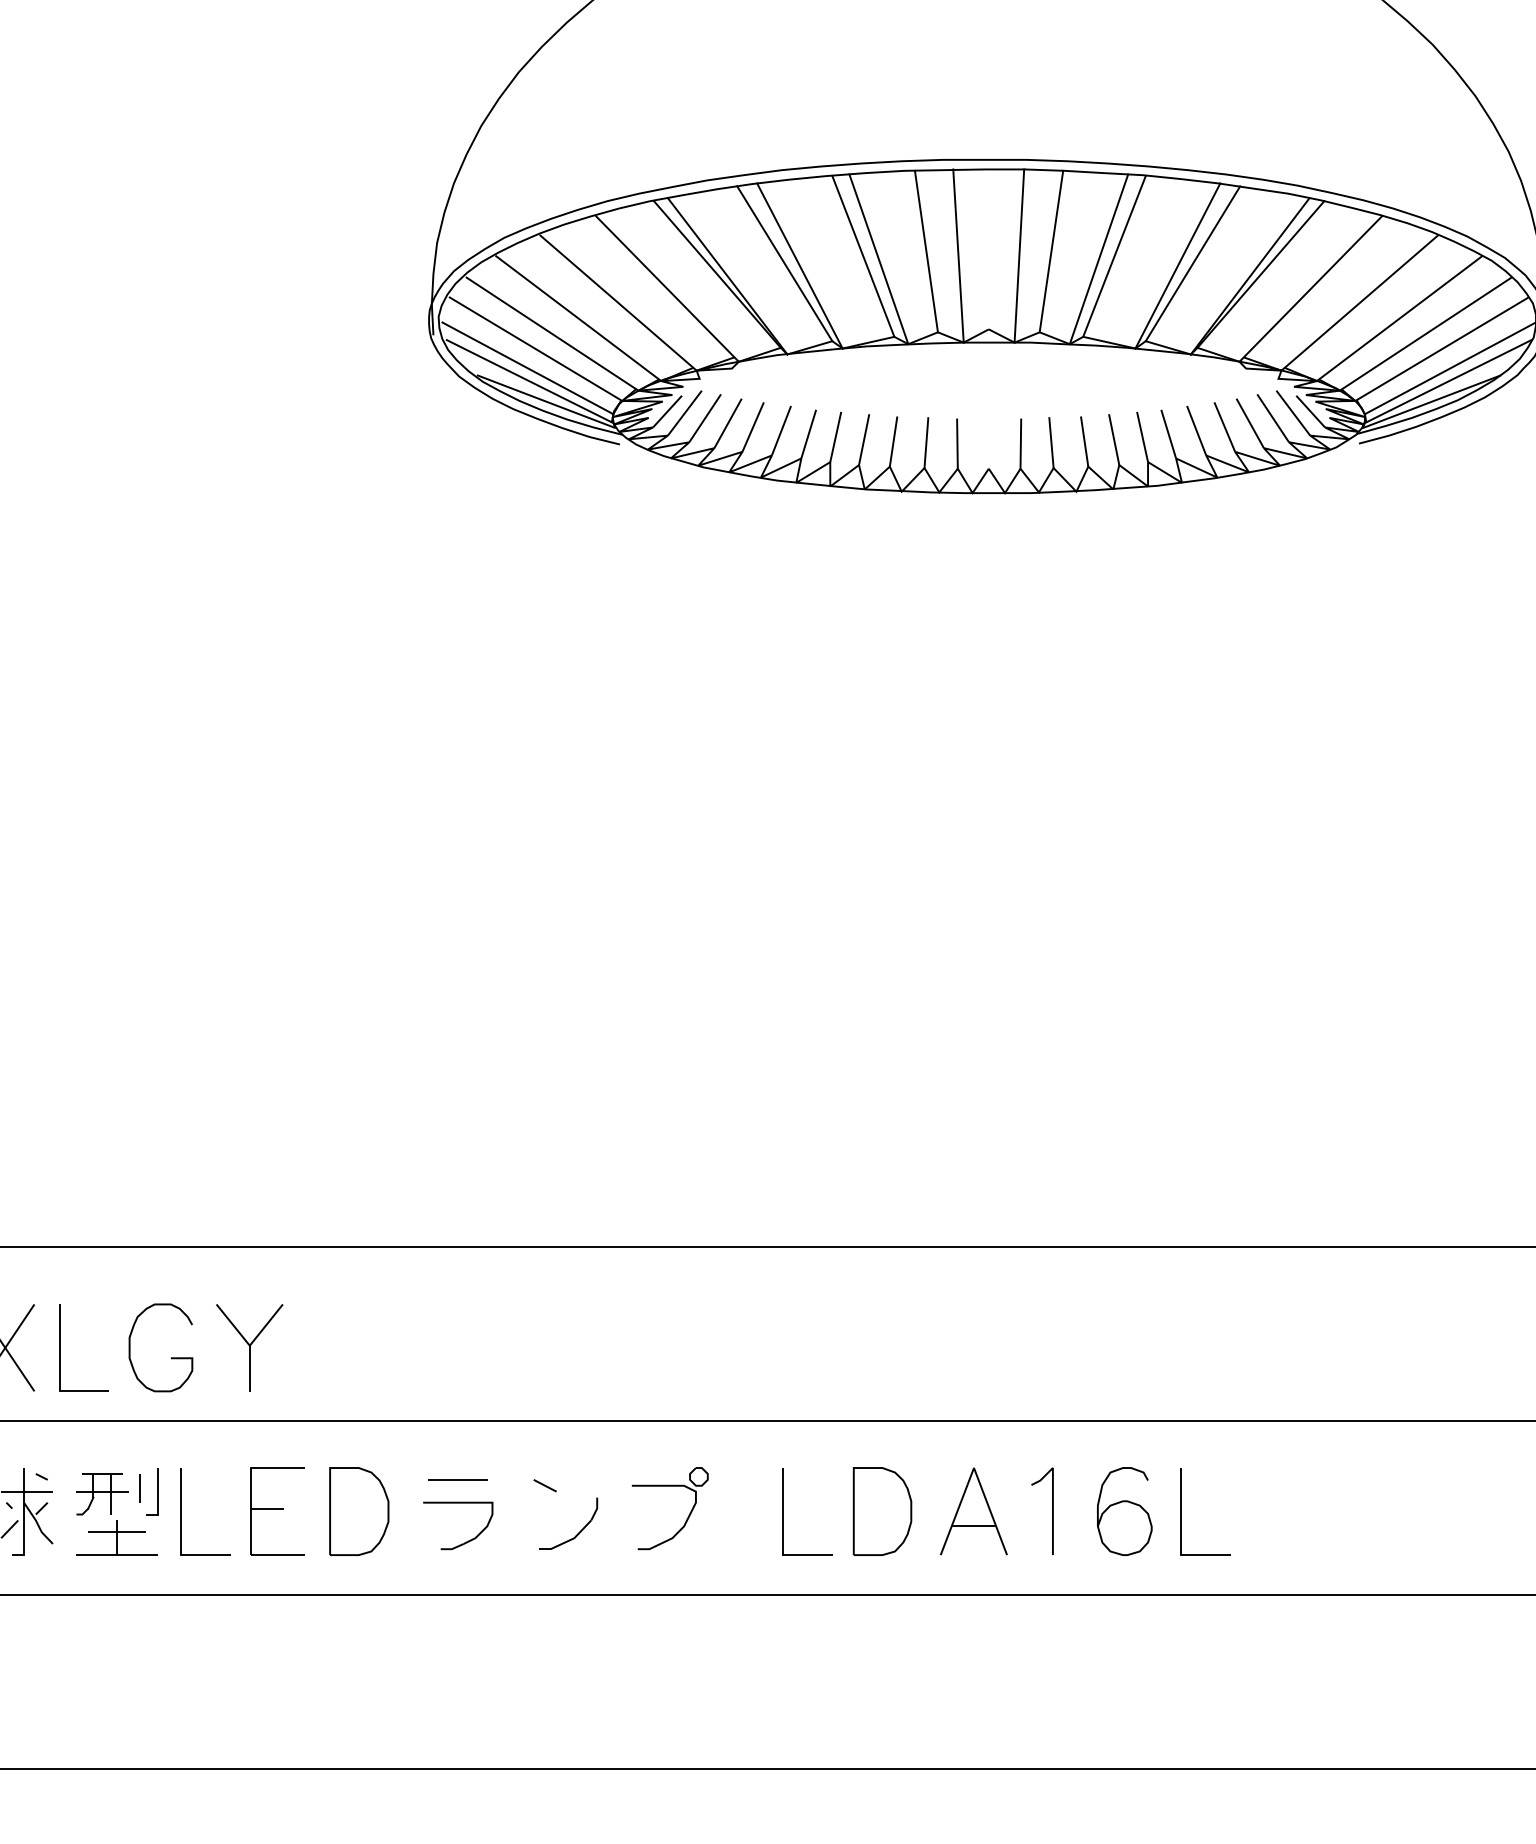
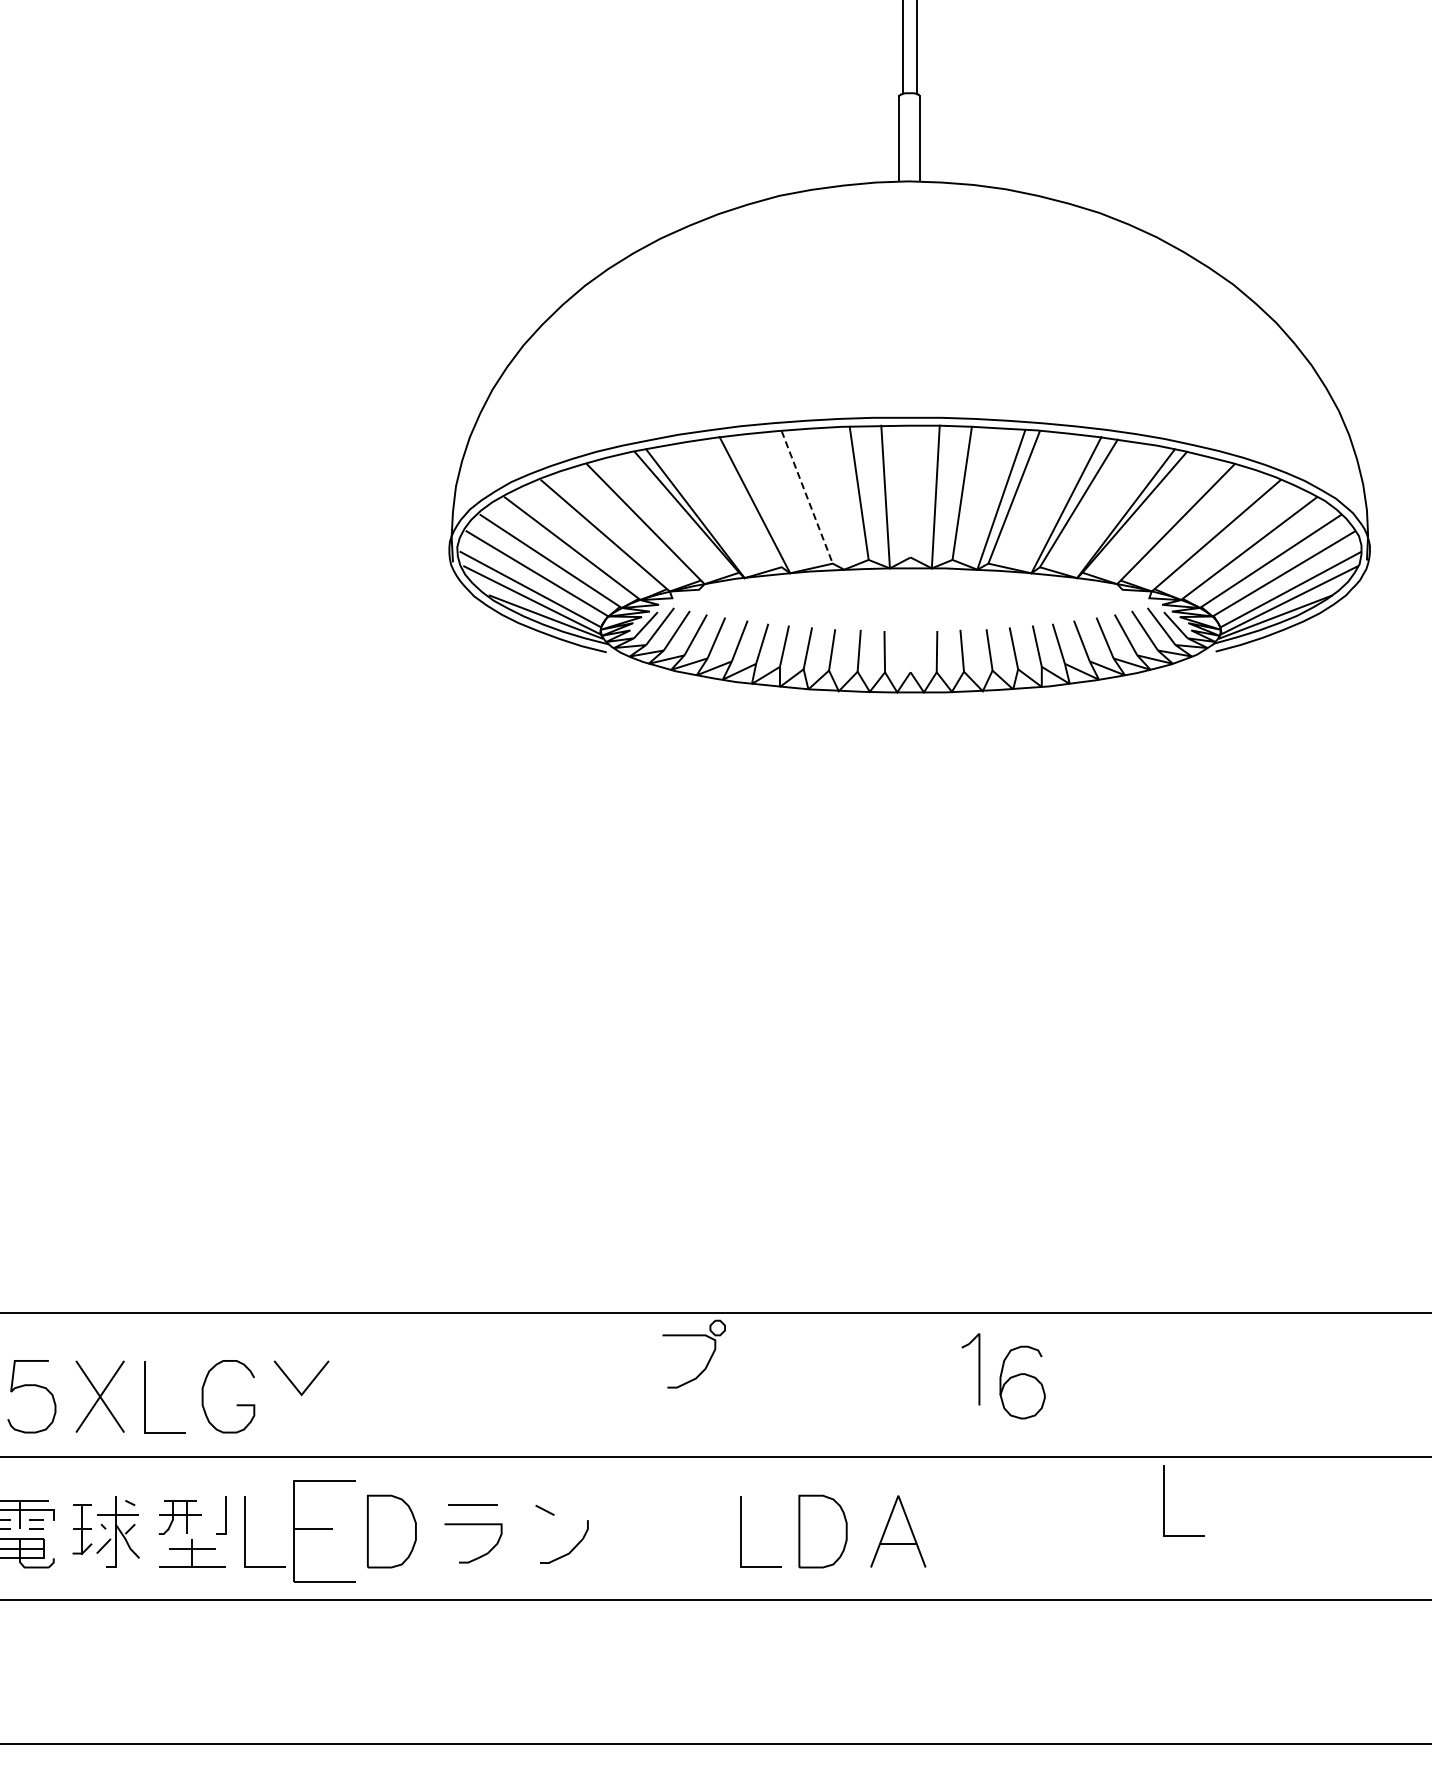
line: (863, 256) -> (807, 497), solid -> dashed
line: (878, 258) -> (819, 499), removed
line: (784, 263) -> (742, 503), removed
line: (249, 1368) -> (301, 1413), removed
line: (139, 1488) -> (210, 1512), removed
curve: (1122, 1502) -> (1020, 1375), moved
part: (277, 1511) -> (324, 1531), size x1.4
line: (1051, 1511) -> (978, 1369), moved
line: (1181, 1511) -> (1164, 1500), moved
part: (687, 1516) -> (708, 1360), moved

